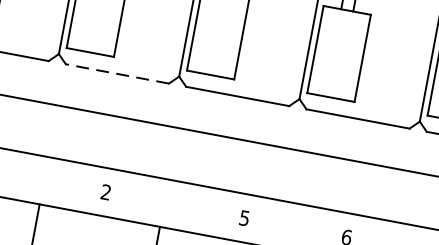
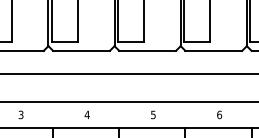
line: (117, 73) -> (81, 50), dashed -> solid
text: (104, 191) -> (86, 114), 2 -> 4
text: (244, 217) -> (153, 114), moved

